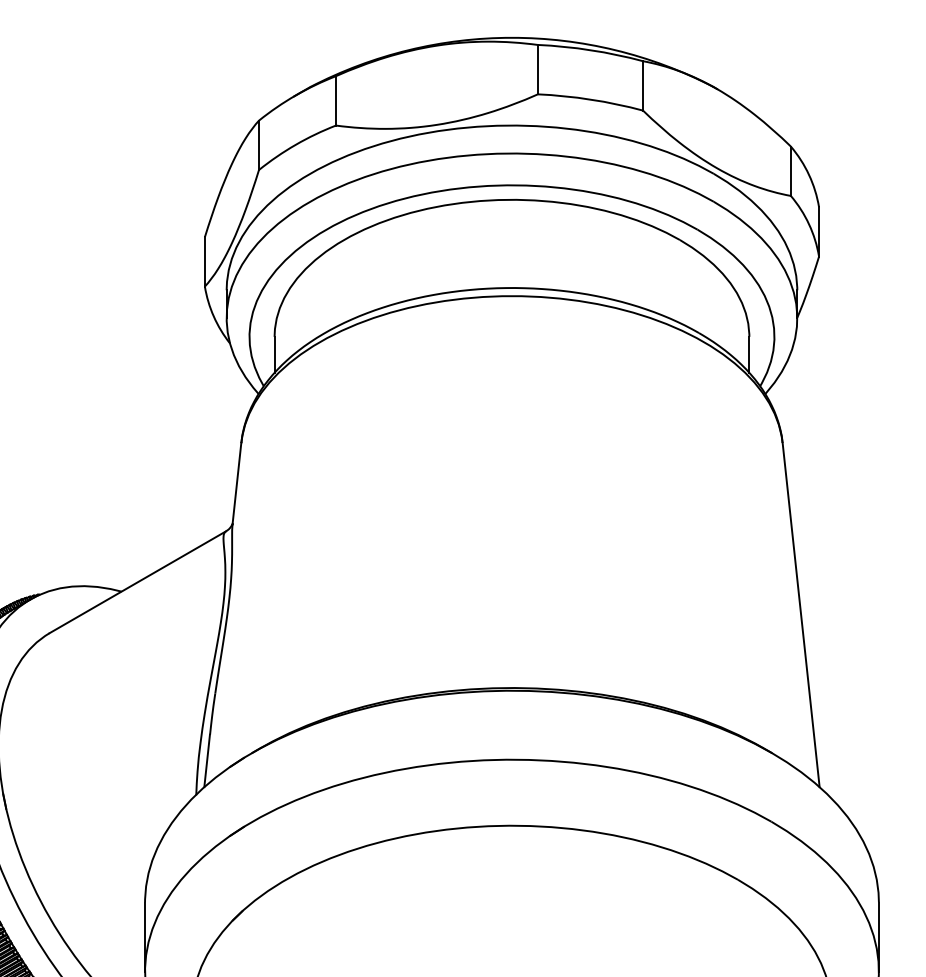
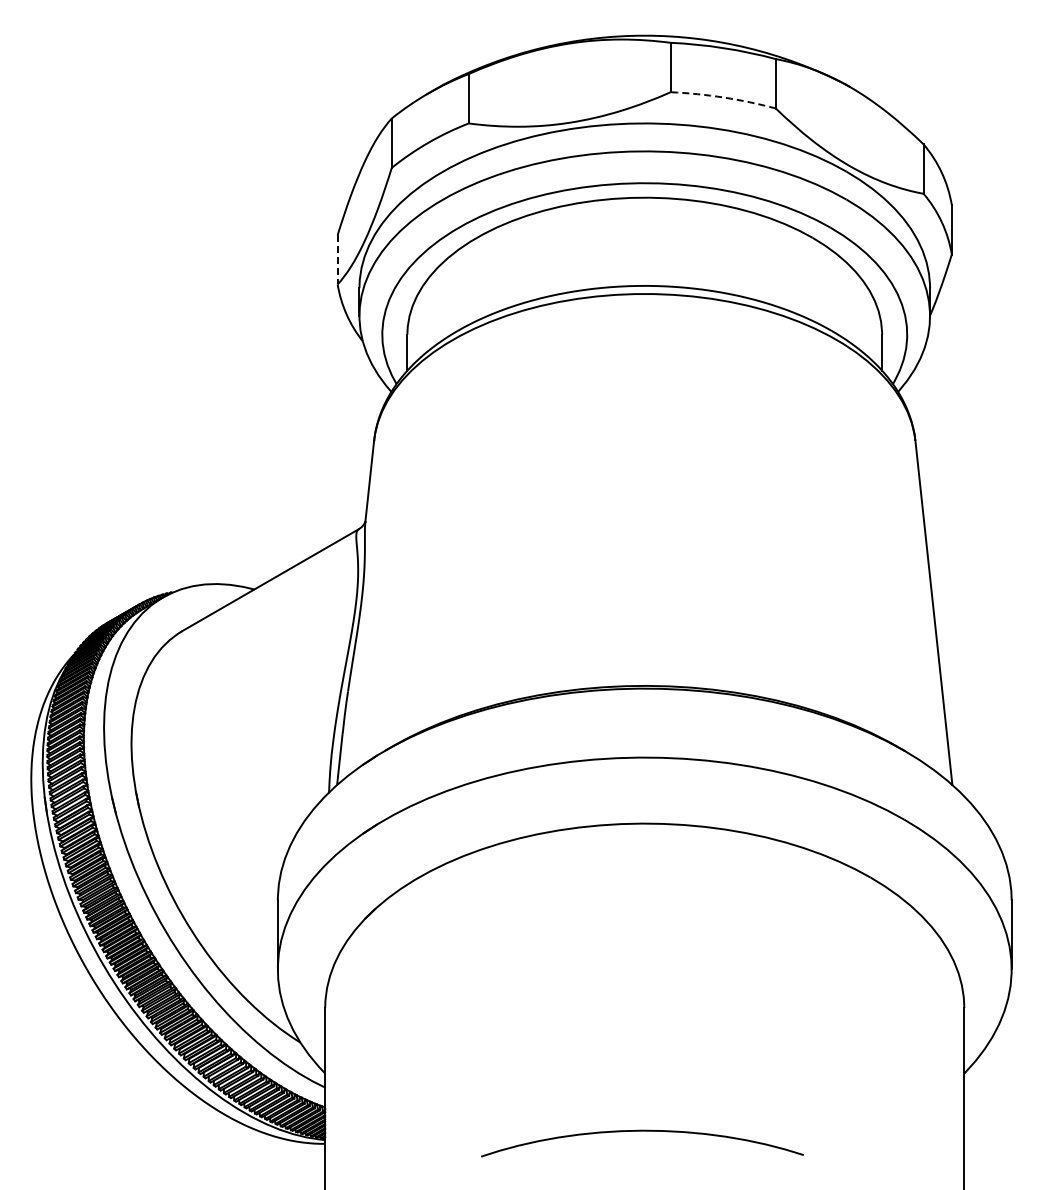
arc: (590, 99) -> (723, 97), solid -> dashed
line: (204, 261) -> (337, 259), solid -> dashed

